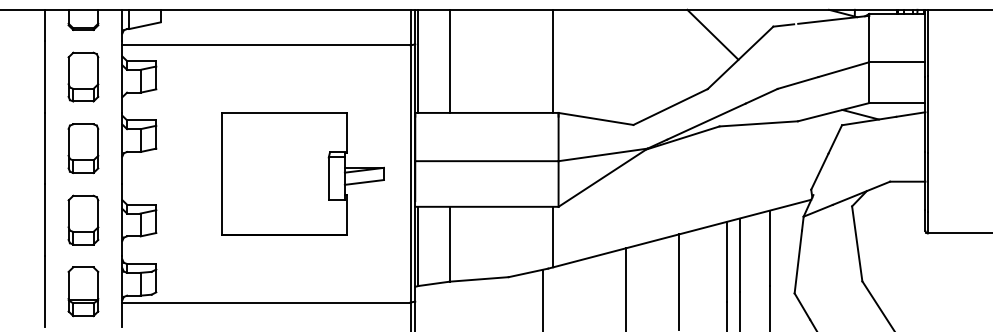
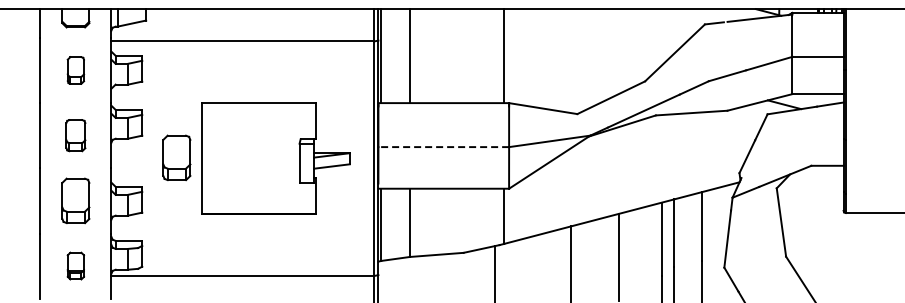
line: (712, 34) -> (649, 31), removed
part: (83, 77) -> (75, 70), size x0.6
part: (83, 148) -> (75, 135), size x0.7
line: (486, 161) -> (443, 147), solid -> dashed
part: (193, 172) -> (176, 157), added
part: (83, 291) -> (75, 265), size x0.6

